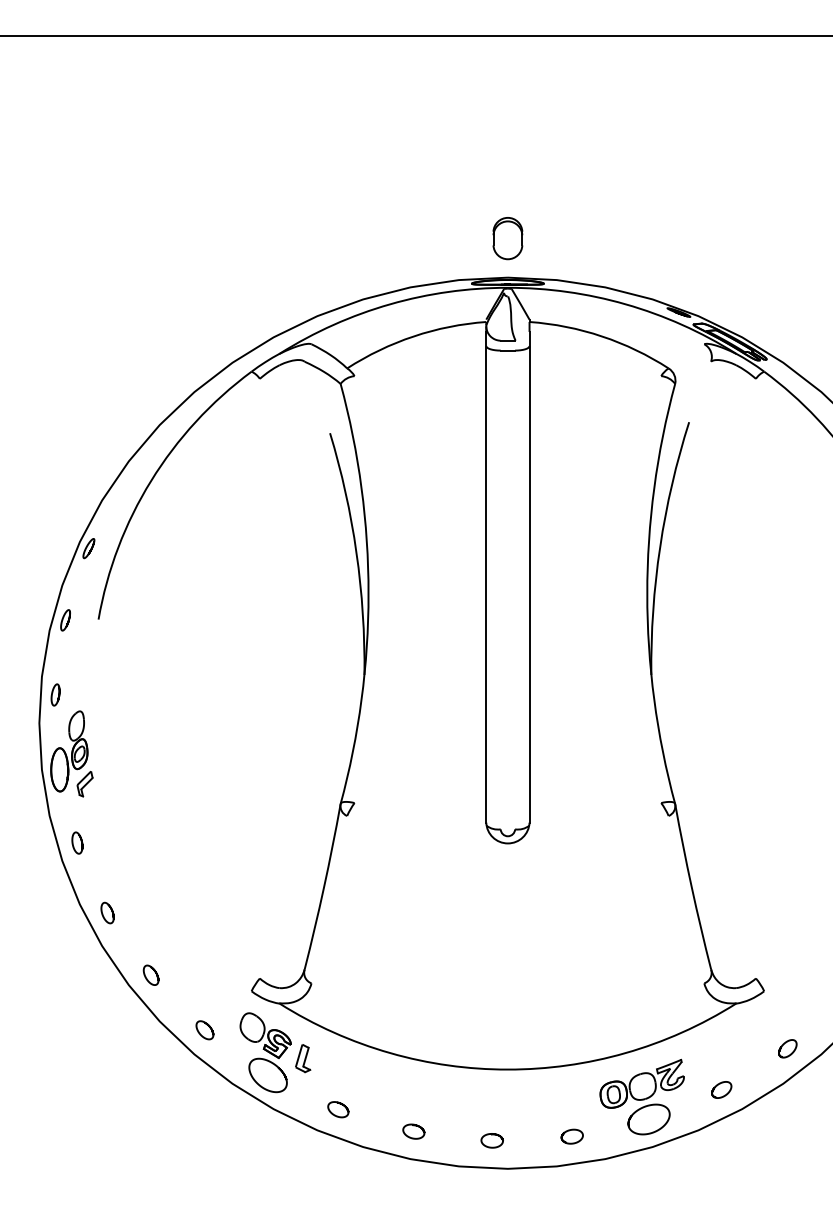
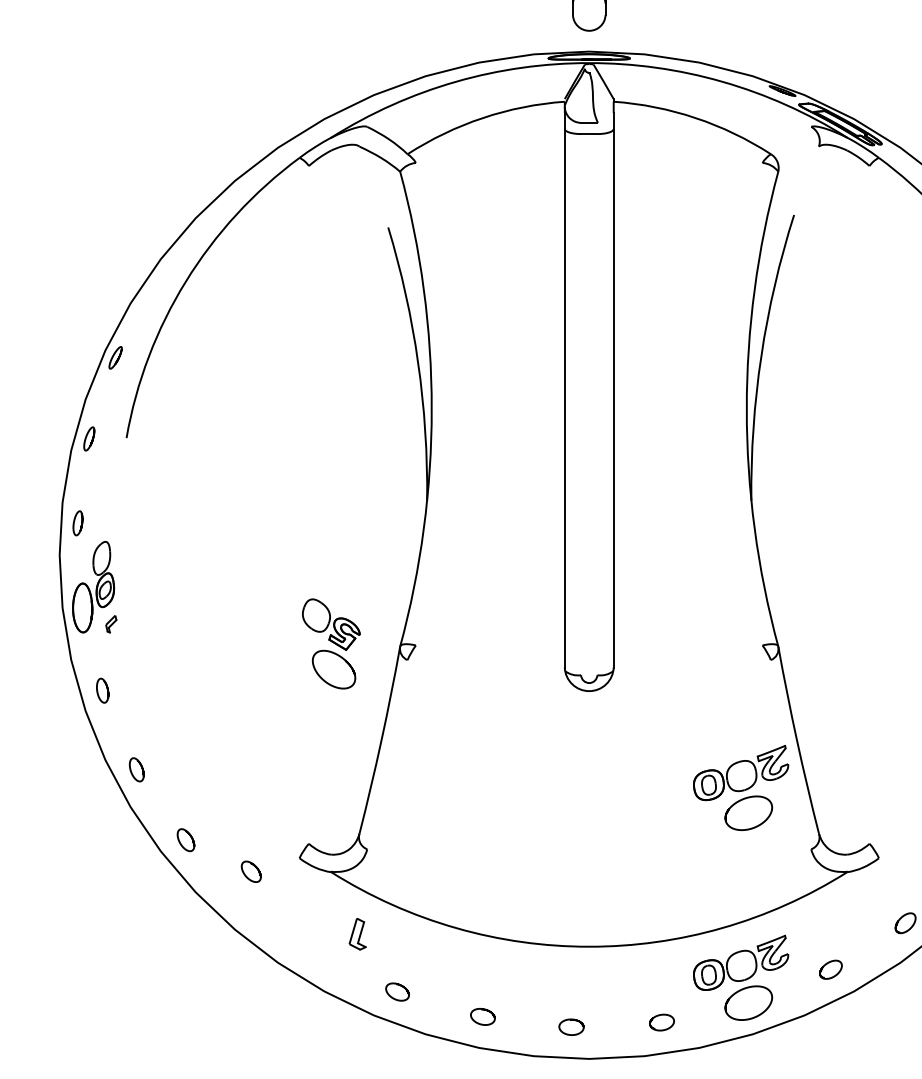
part: (84, 784) -> (110, 624), size x0.6
part: (641, 928) -> (740, 787), added
curve: (200, 1033) -> (246, 875), moved
part: (265, 1052) -> (331, 643), moved

